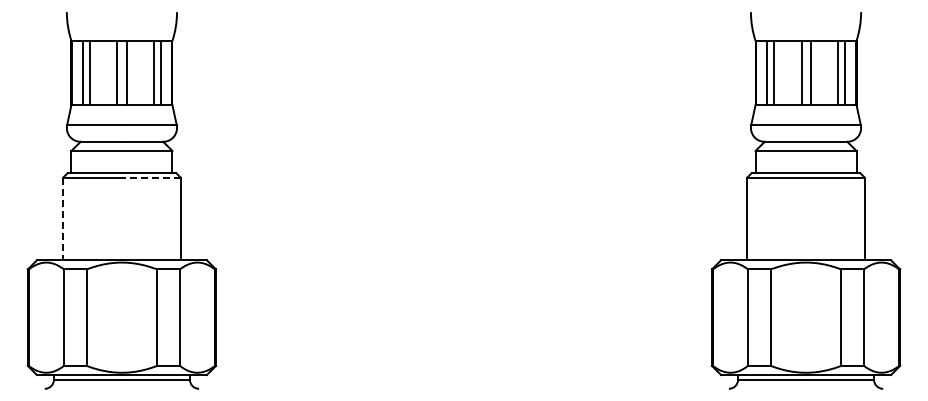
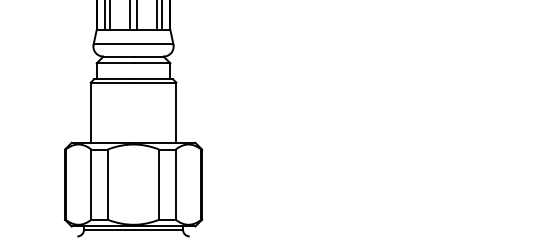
line: (150, 177) -> (154, 82), dashed -> solid
line: (63, 219) -> (90, 113), dashed -> solid

